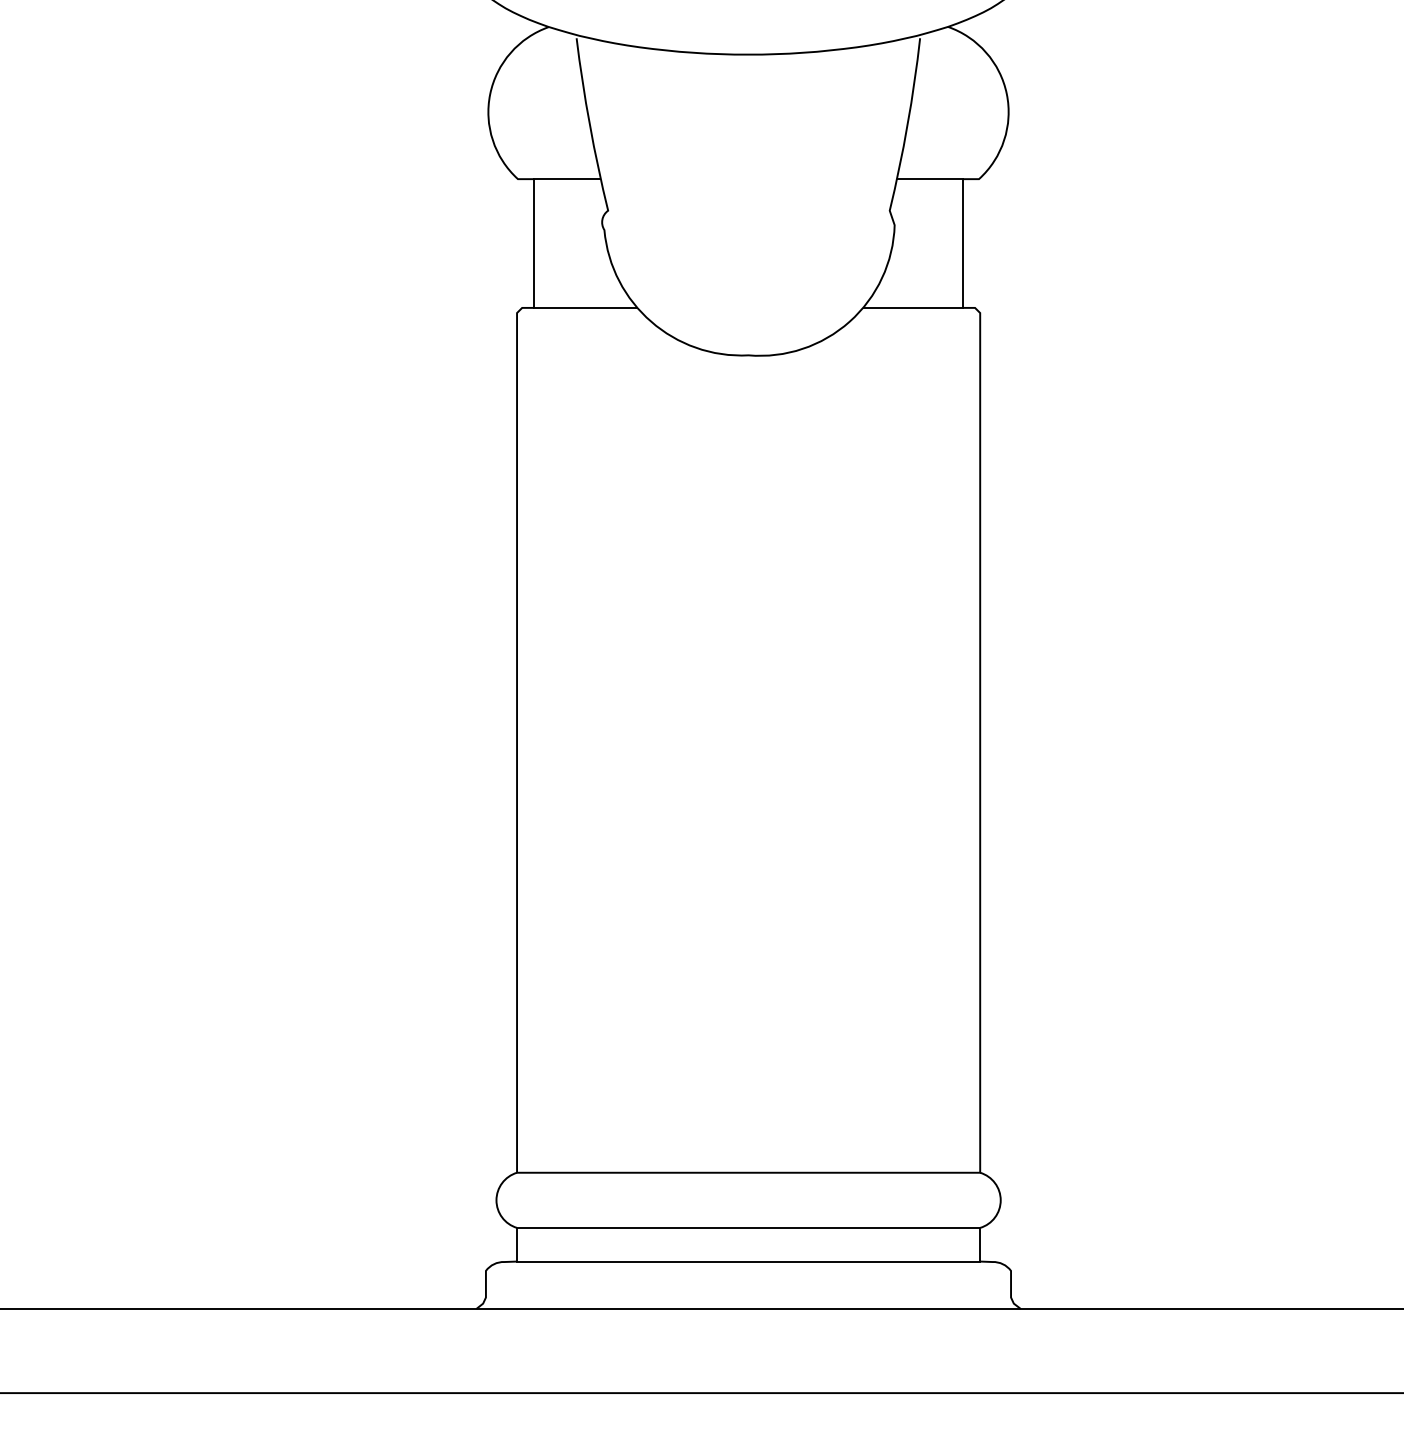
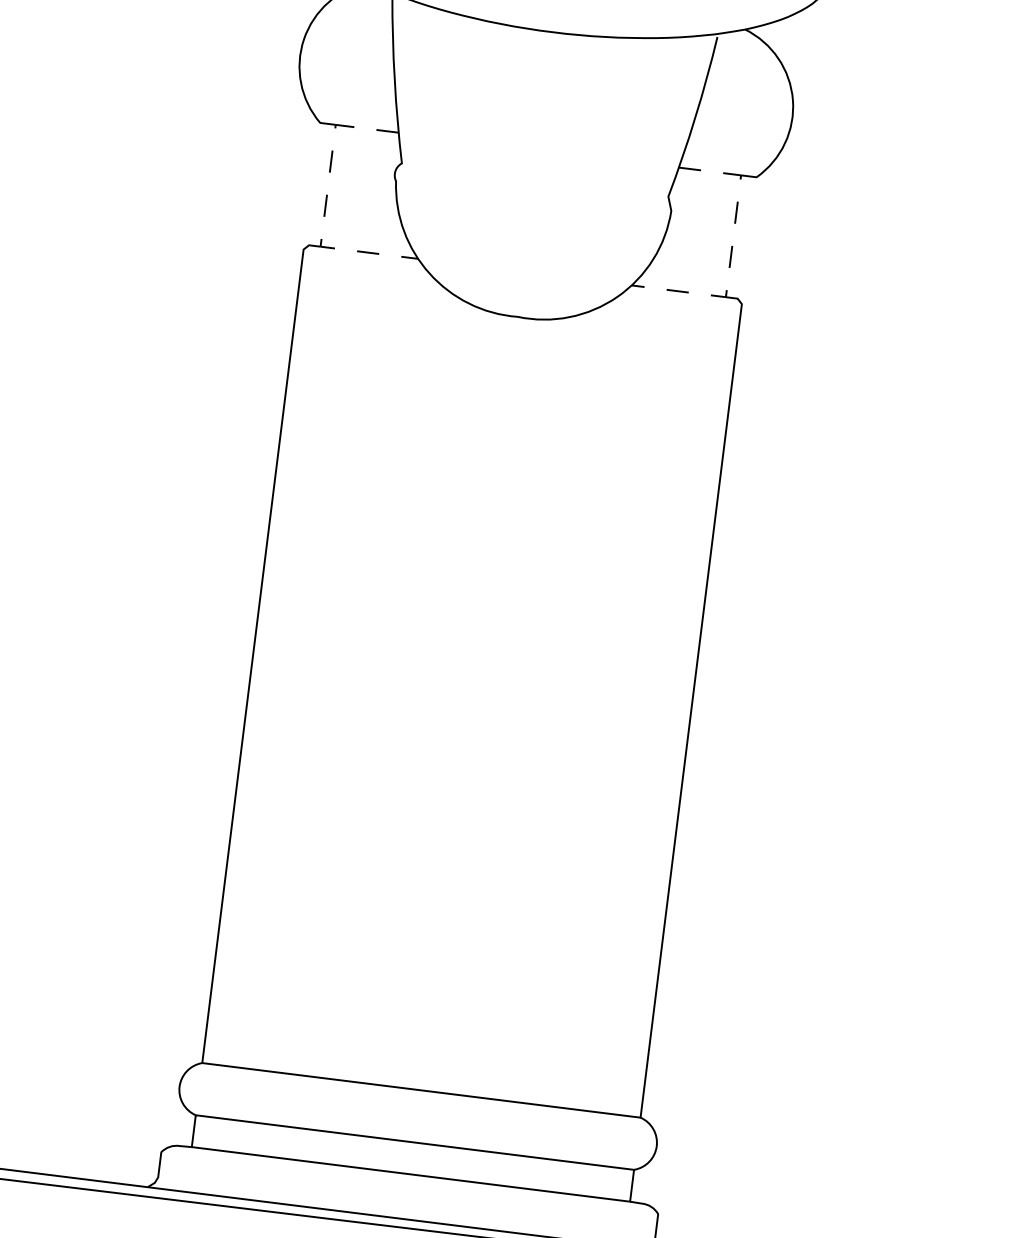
line: (962, 261) -> (731, 253), solid -> dashed
line: (534, 262) -> (326, 203), solid -> dashed

